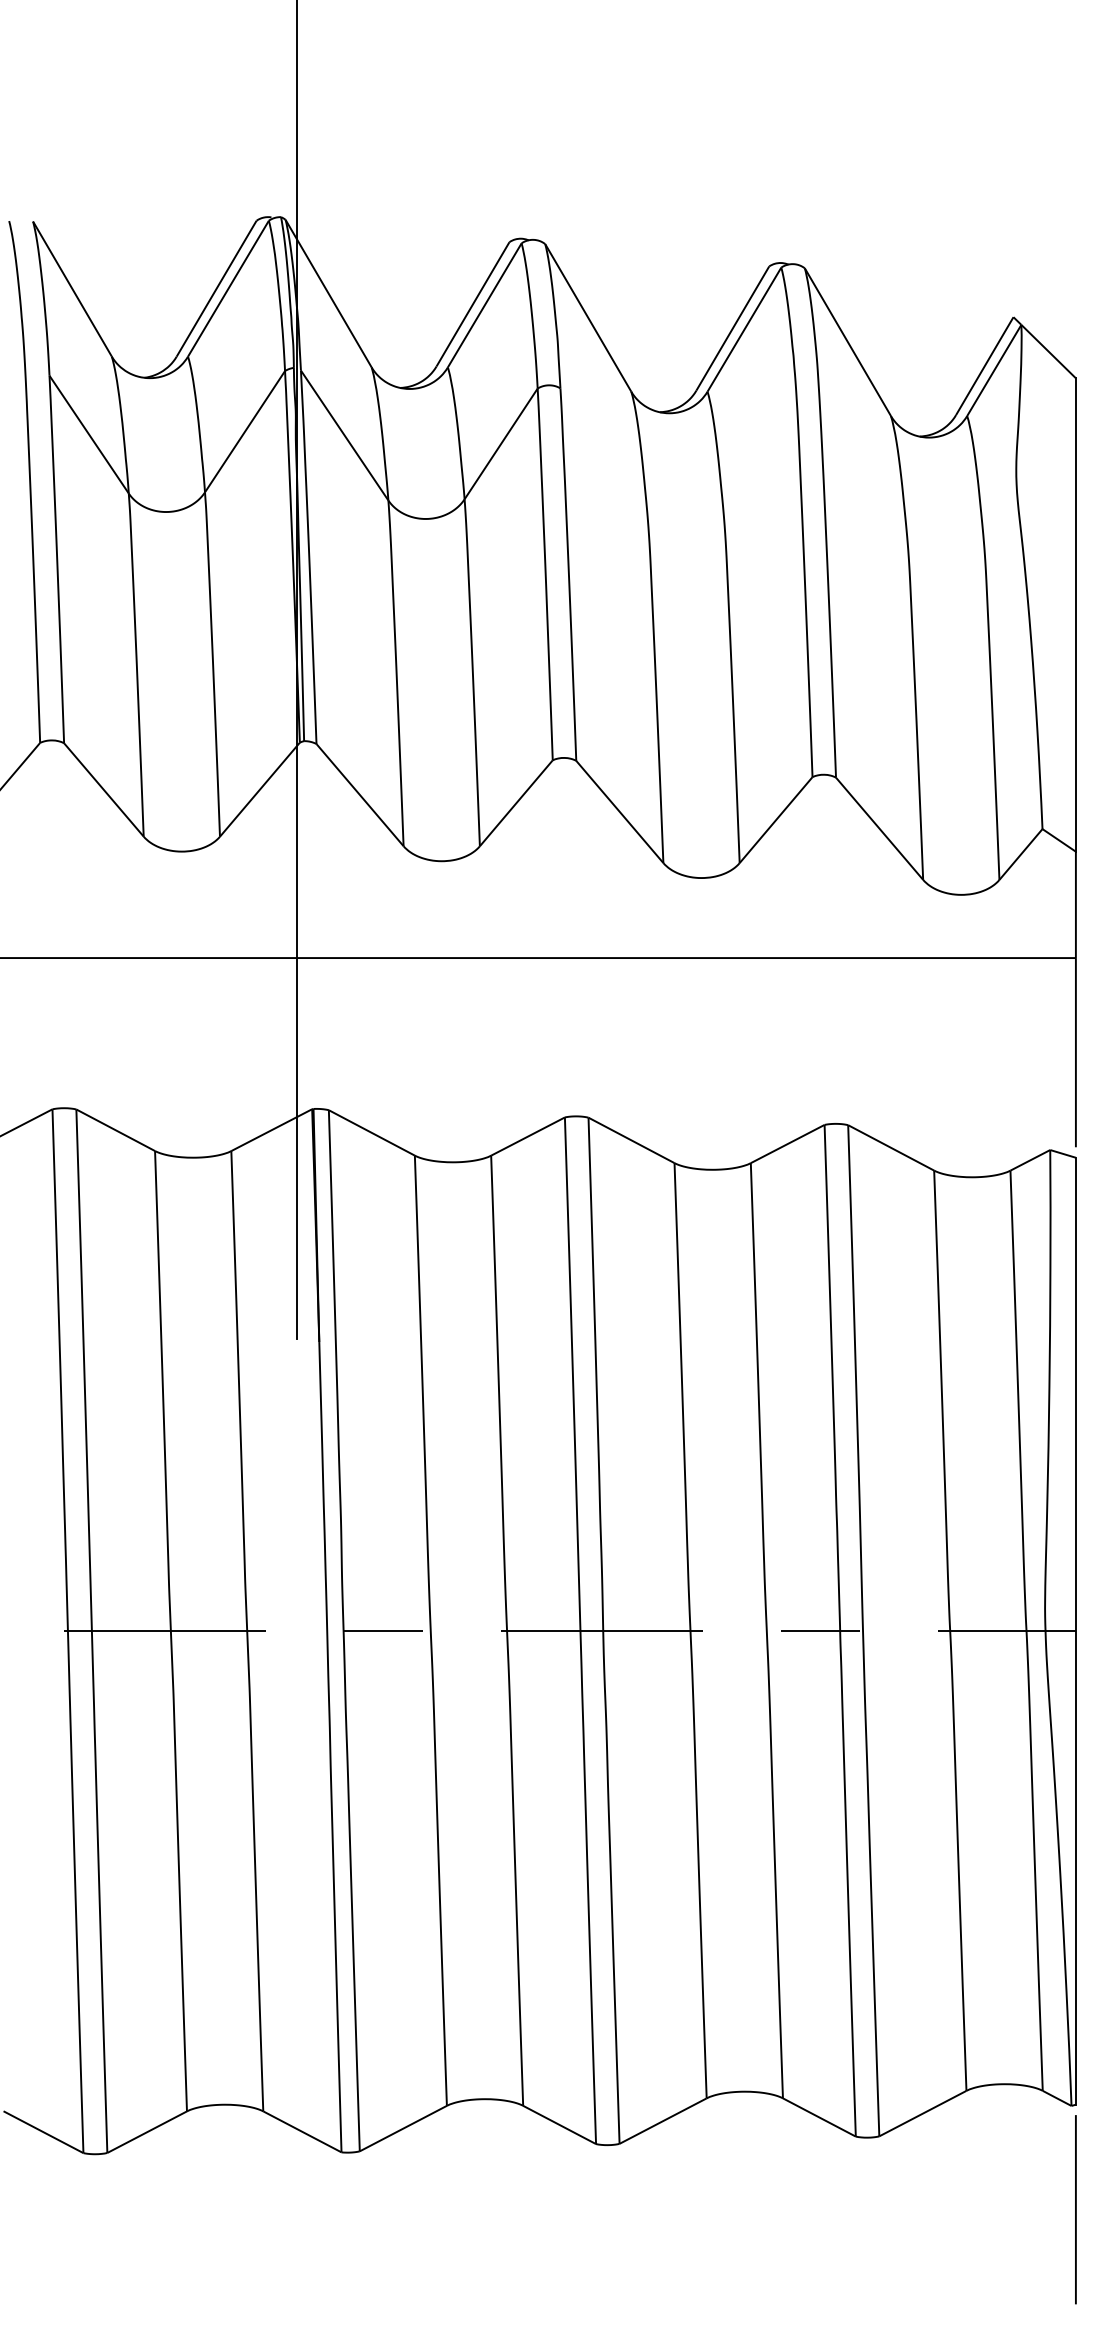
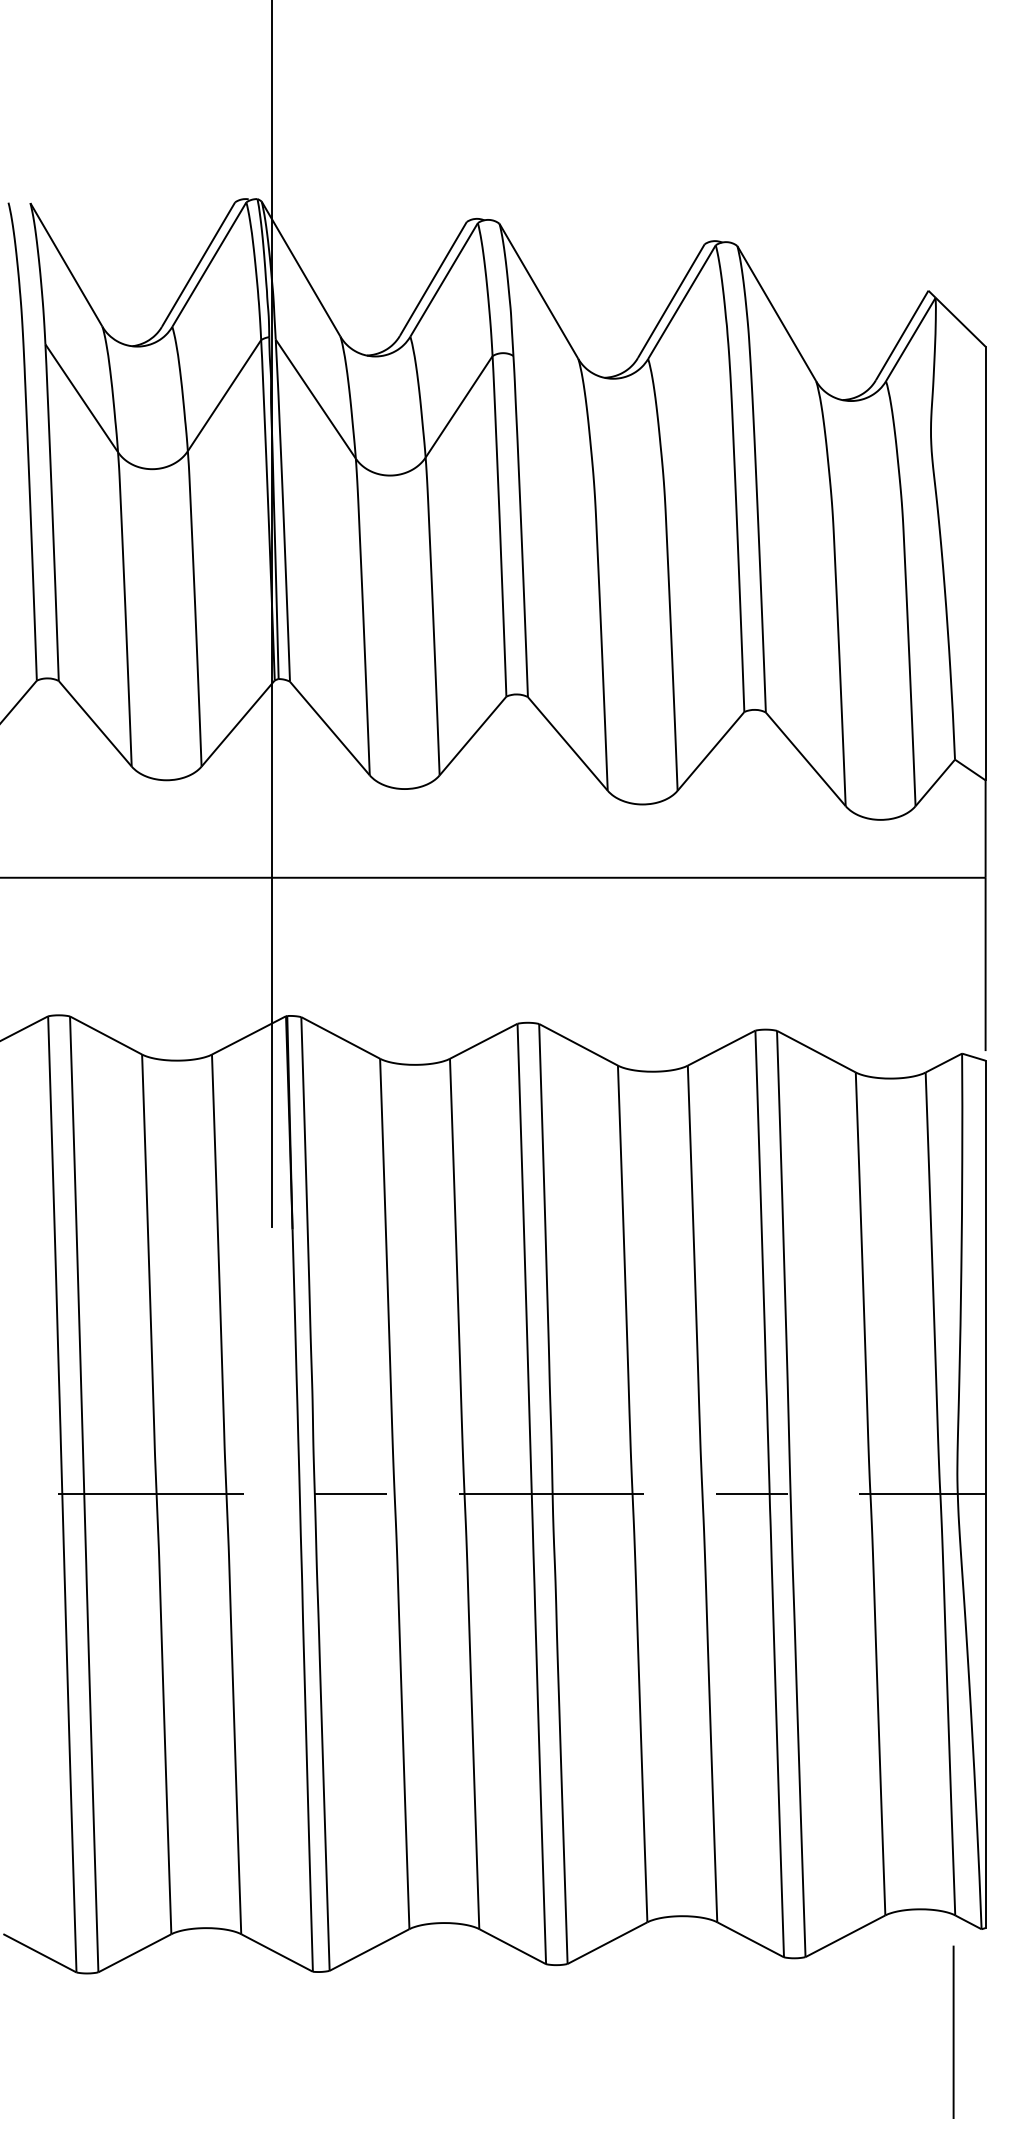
line: (1075, 2208) -> (953, 2031), moved

